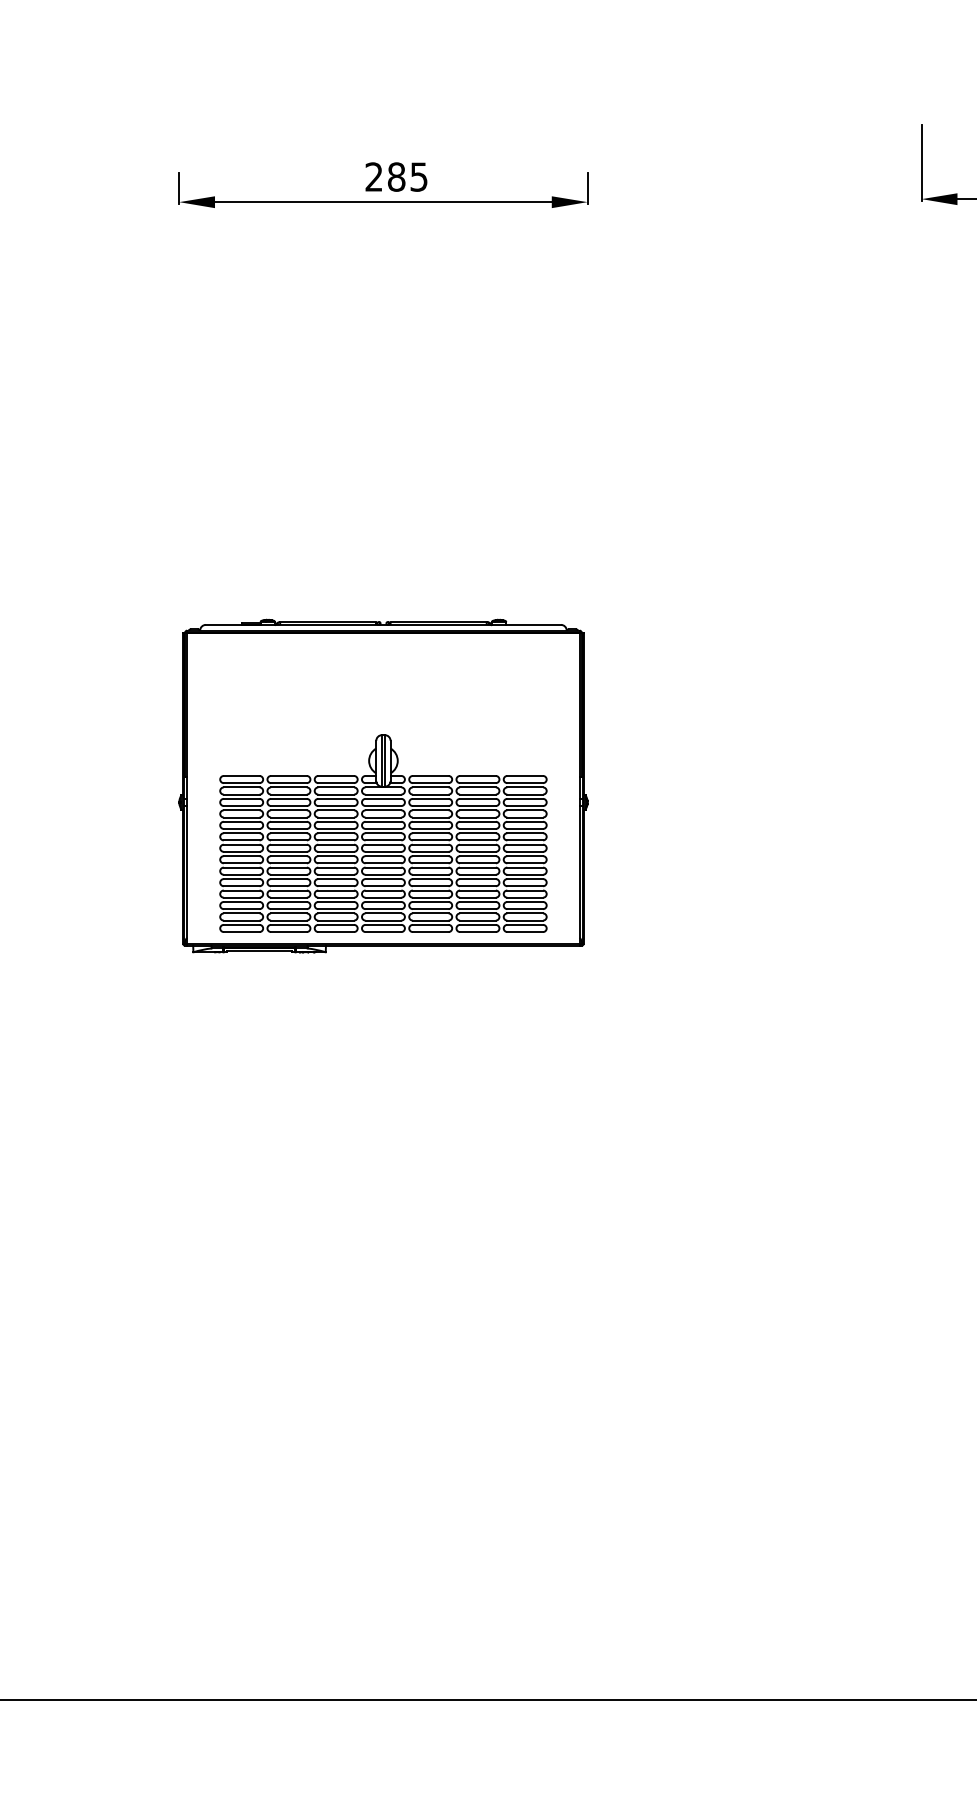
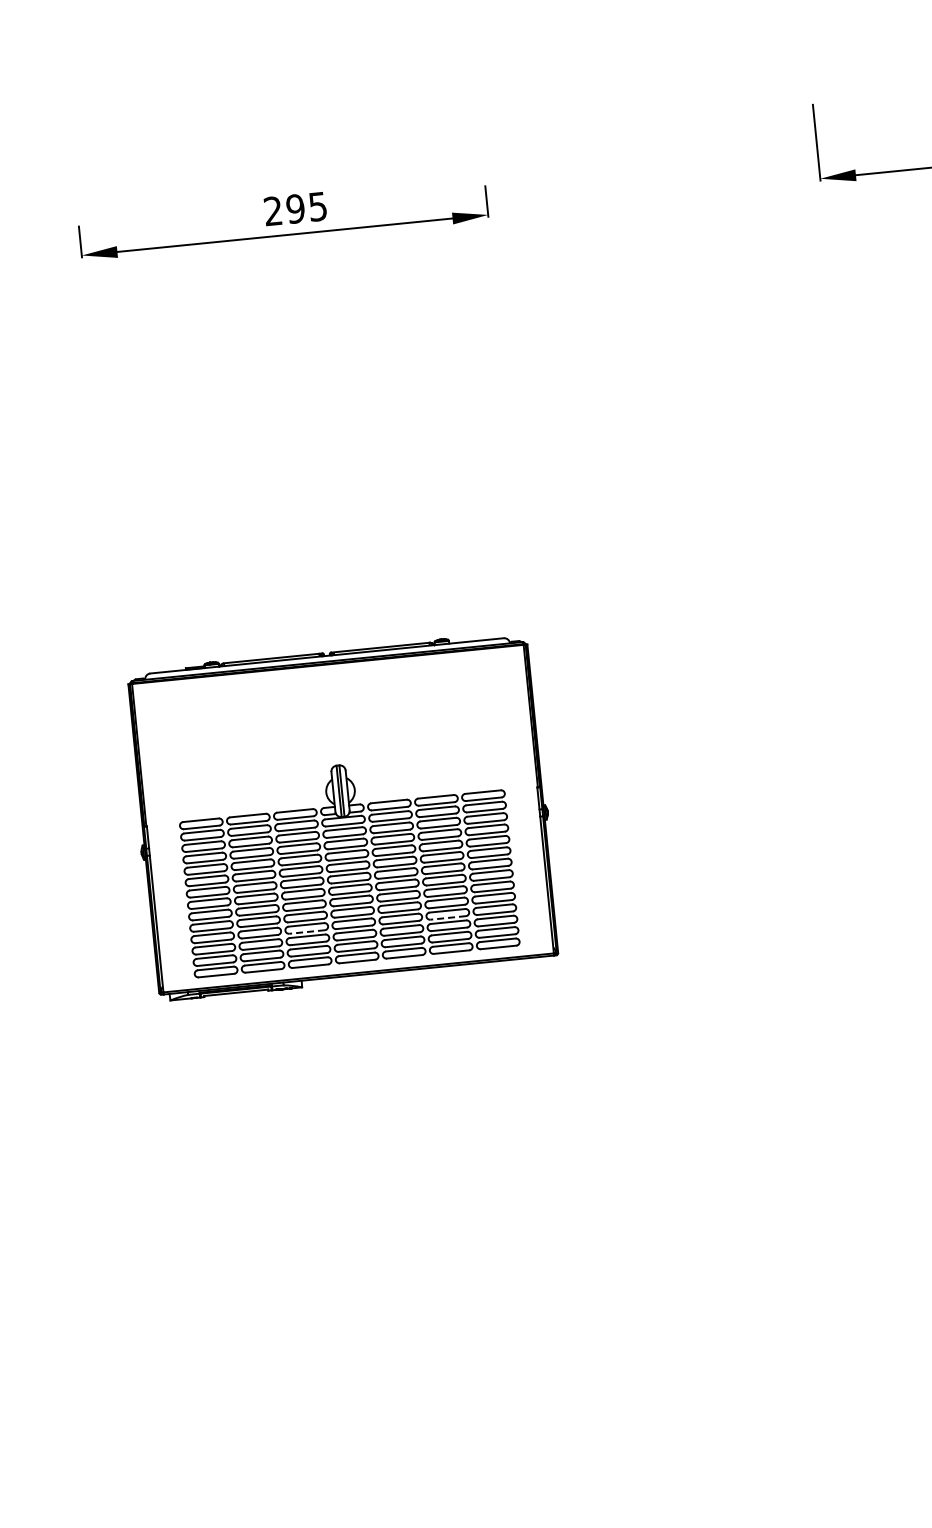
text: (396, 176) -> (295, 208), 285 -> 295
line: (336, 897) -> (307, 931), solid -> dashed
line: (477, 897) -> (447, 917), solid -> dashed

